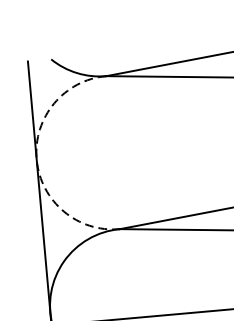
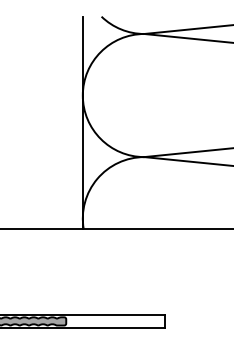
arc: (36, 159) -> (82, 95), dashed -> solid

